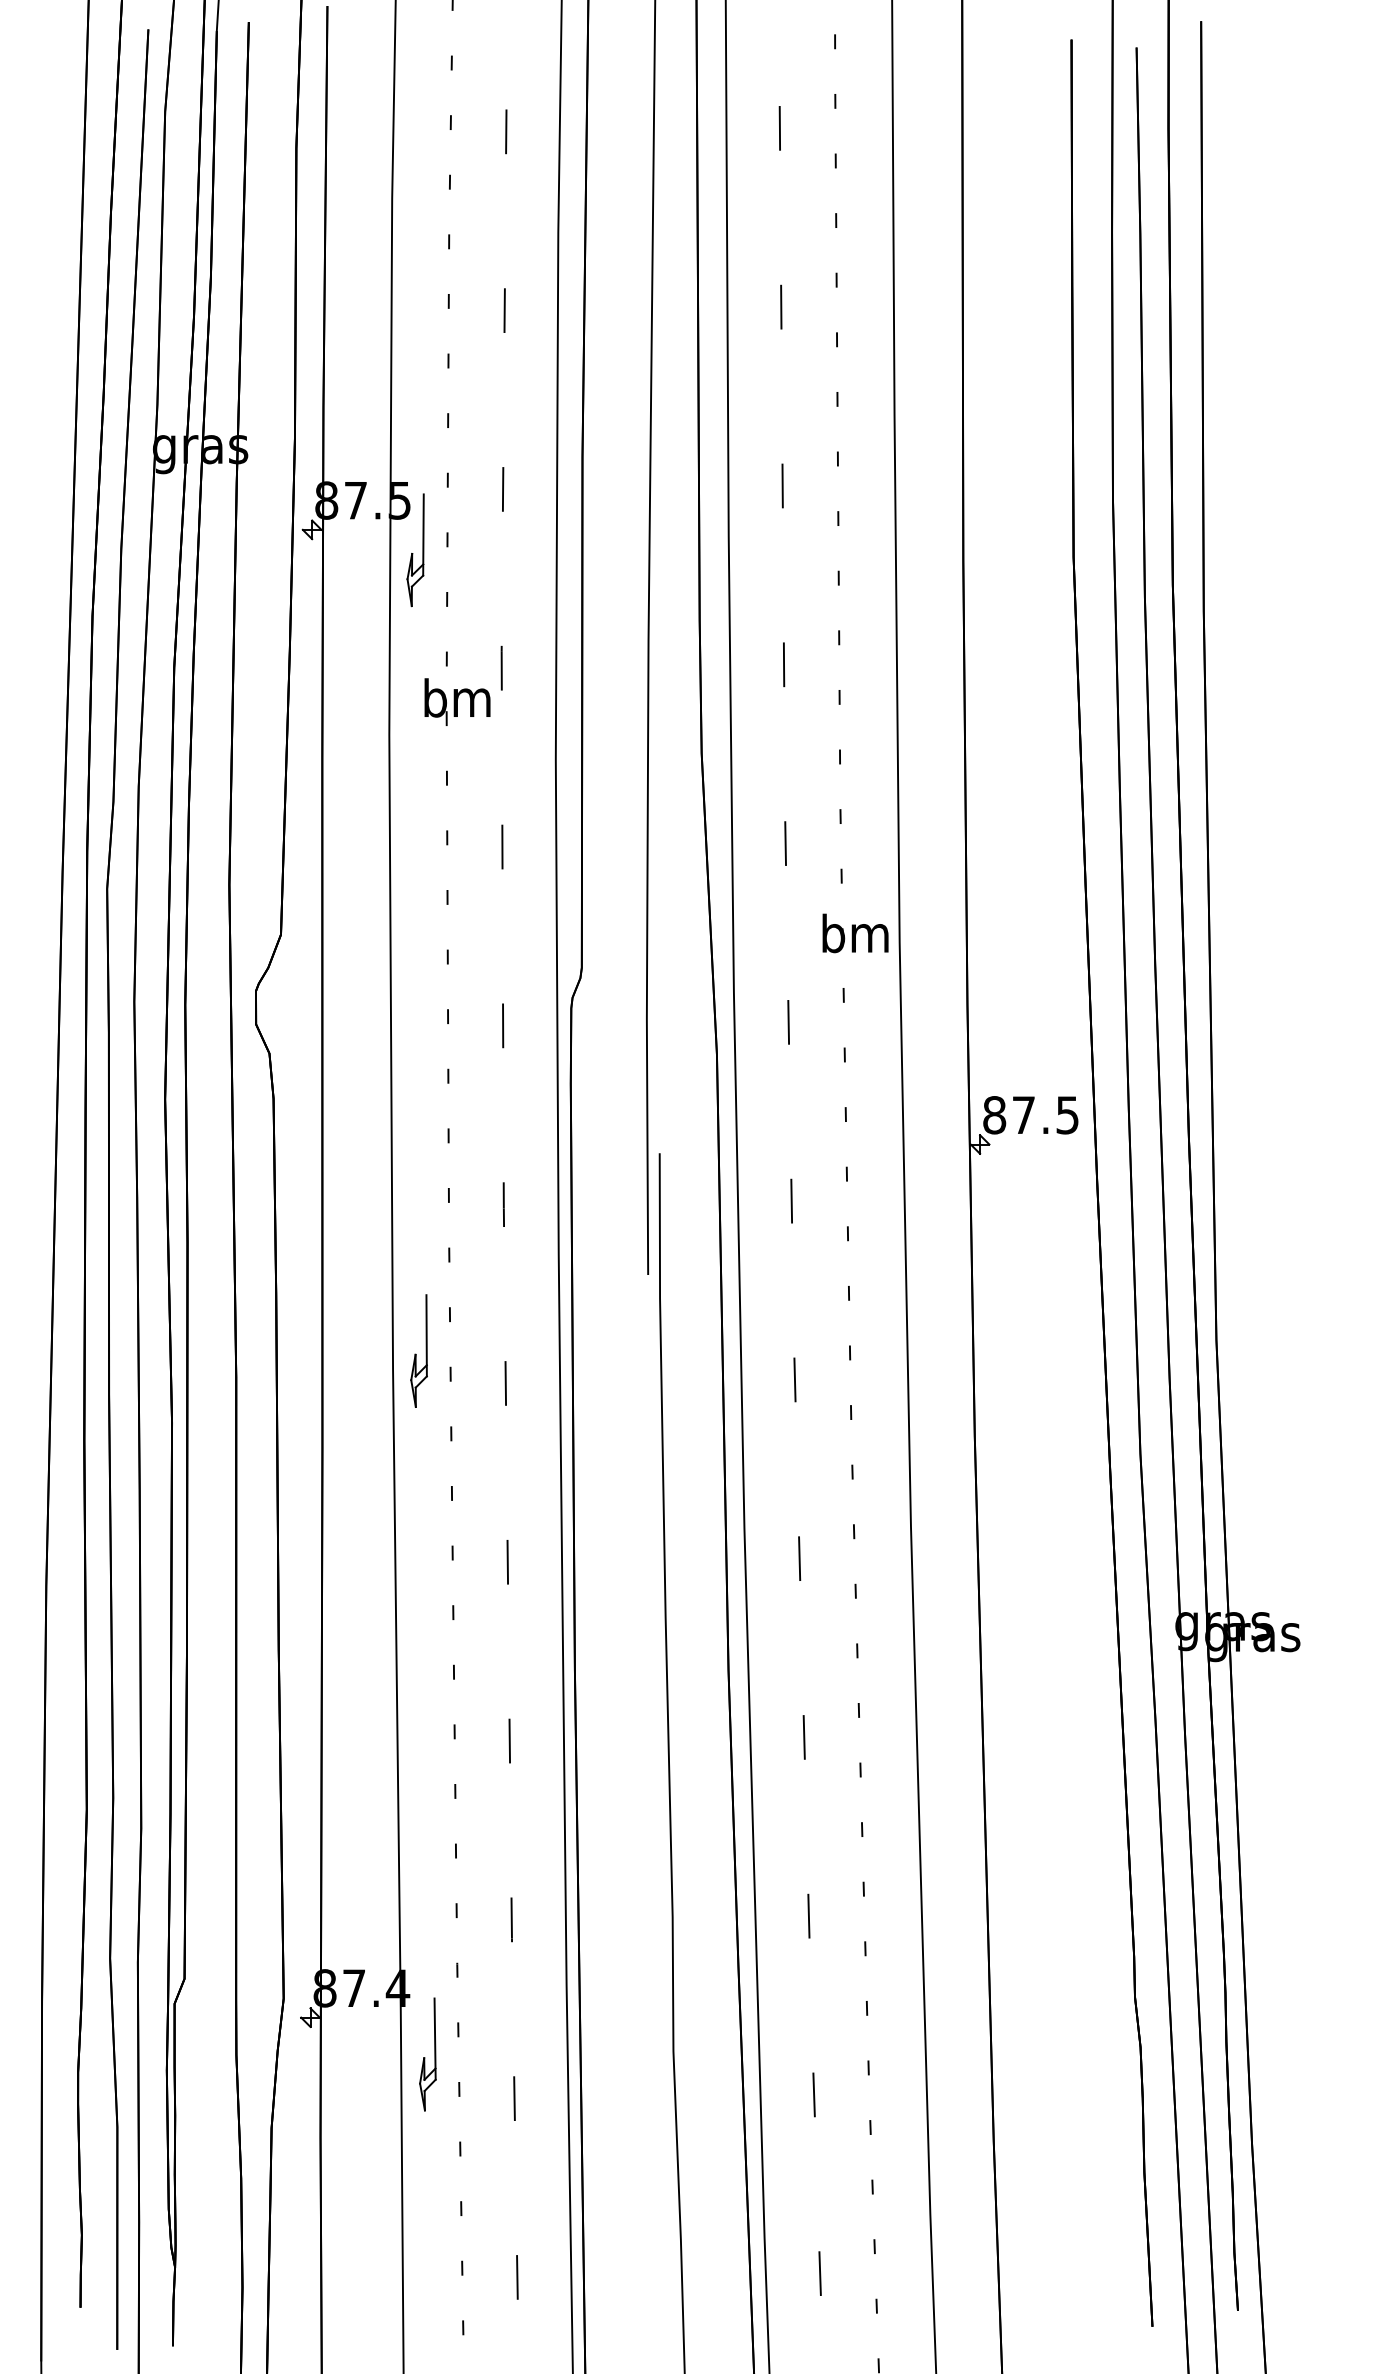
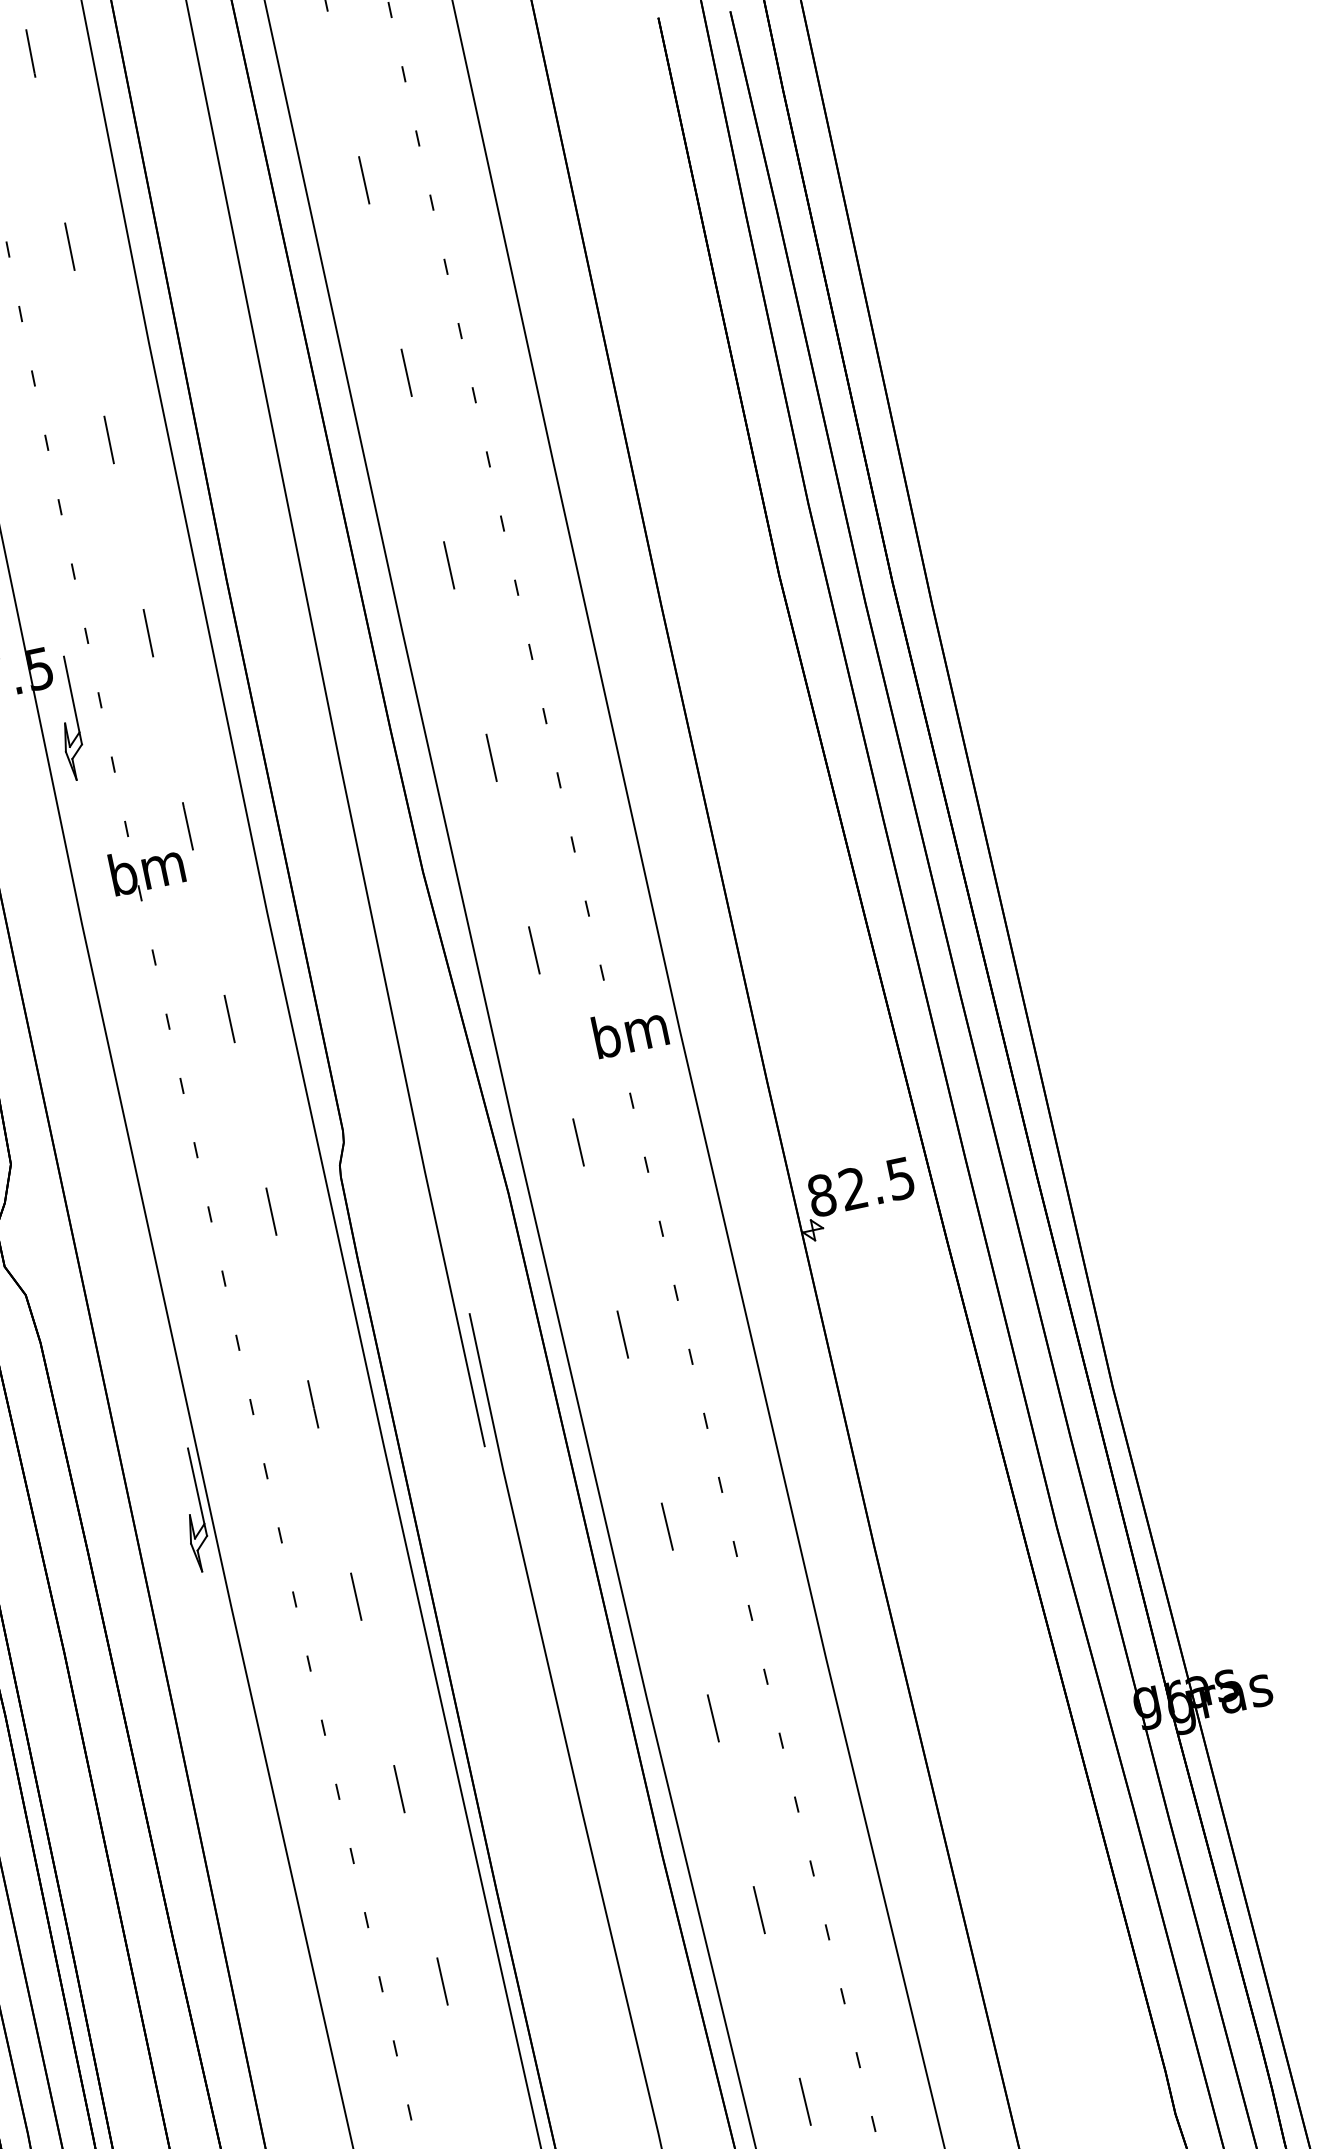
text: (1023, 1114) -> (852, 1188), 87.5 -> 82.5
part: (418, 1350) -> (192, 1509), moved

